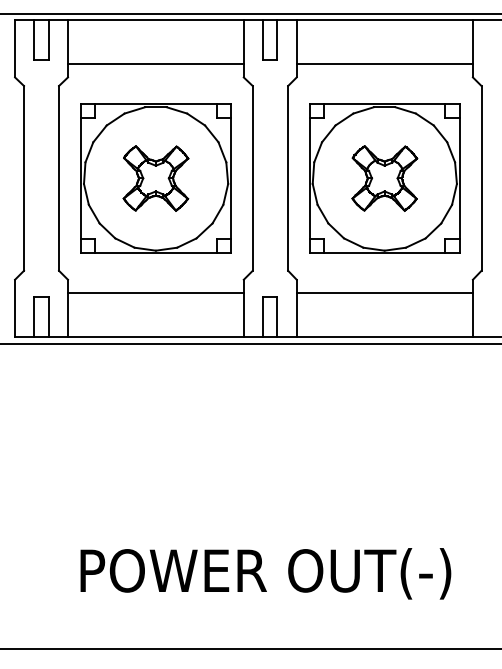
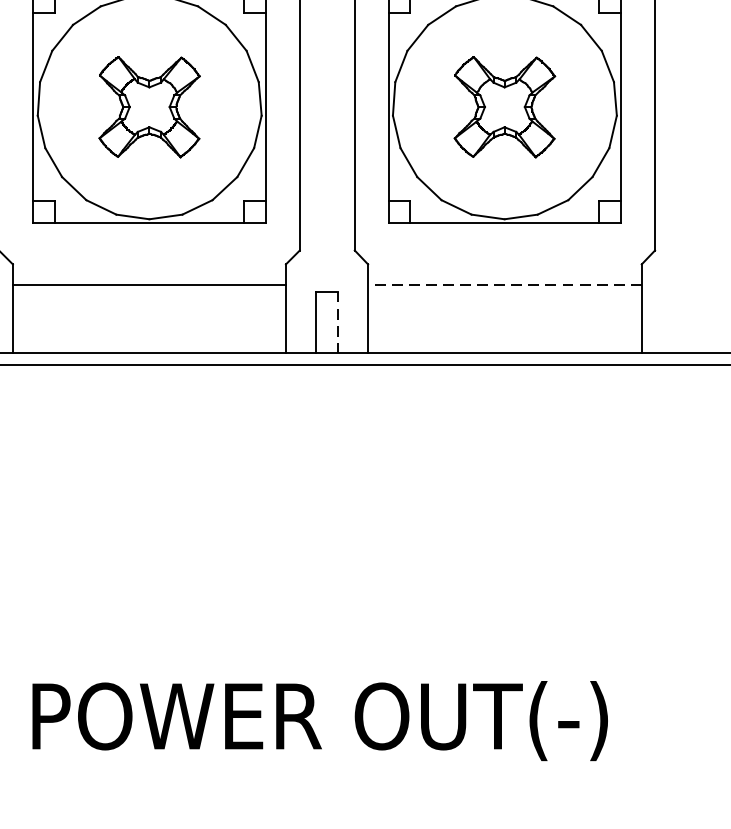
line: (384, 292) -> (504, 284), solid -> dashed
line: (277, 317) -> (338, 323), solid -> dashed

